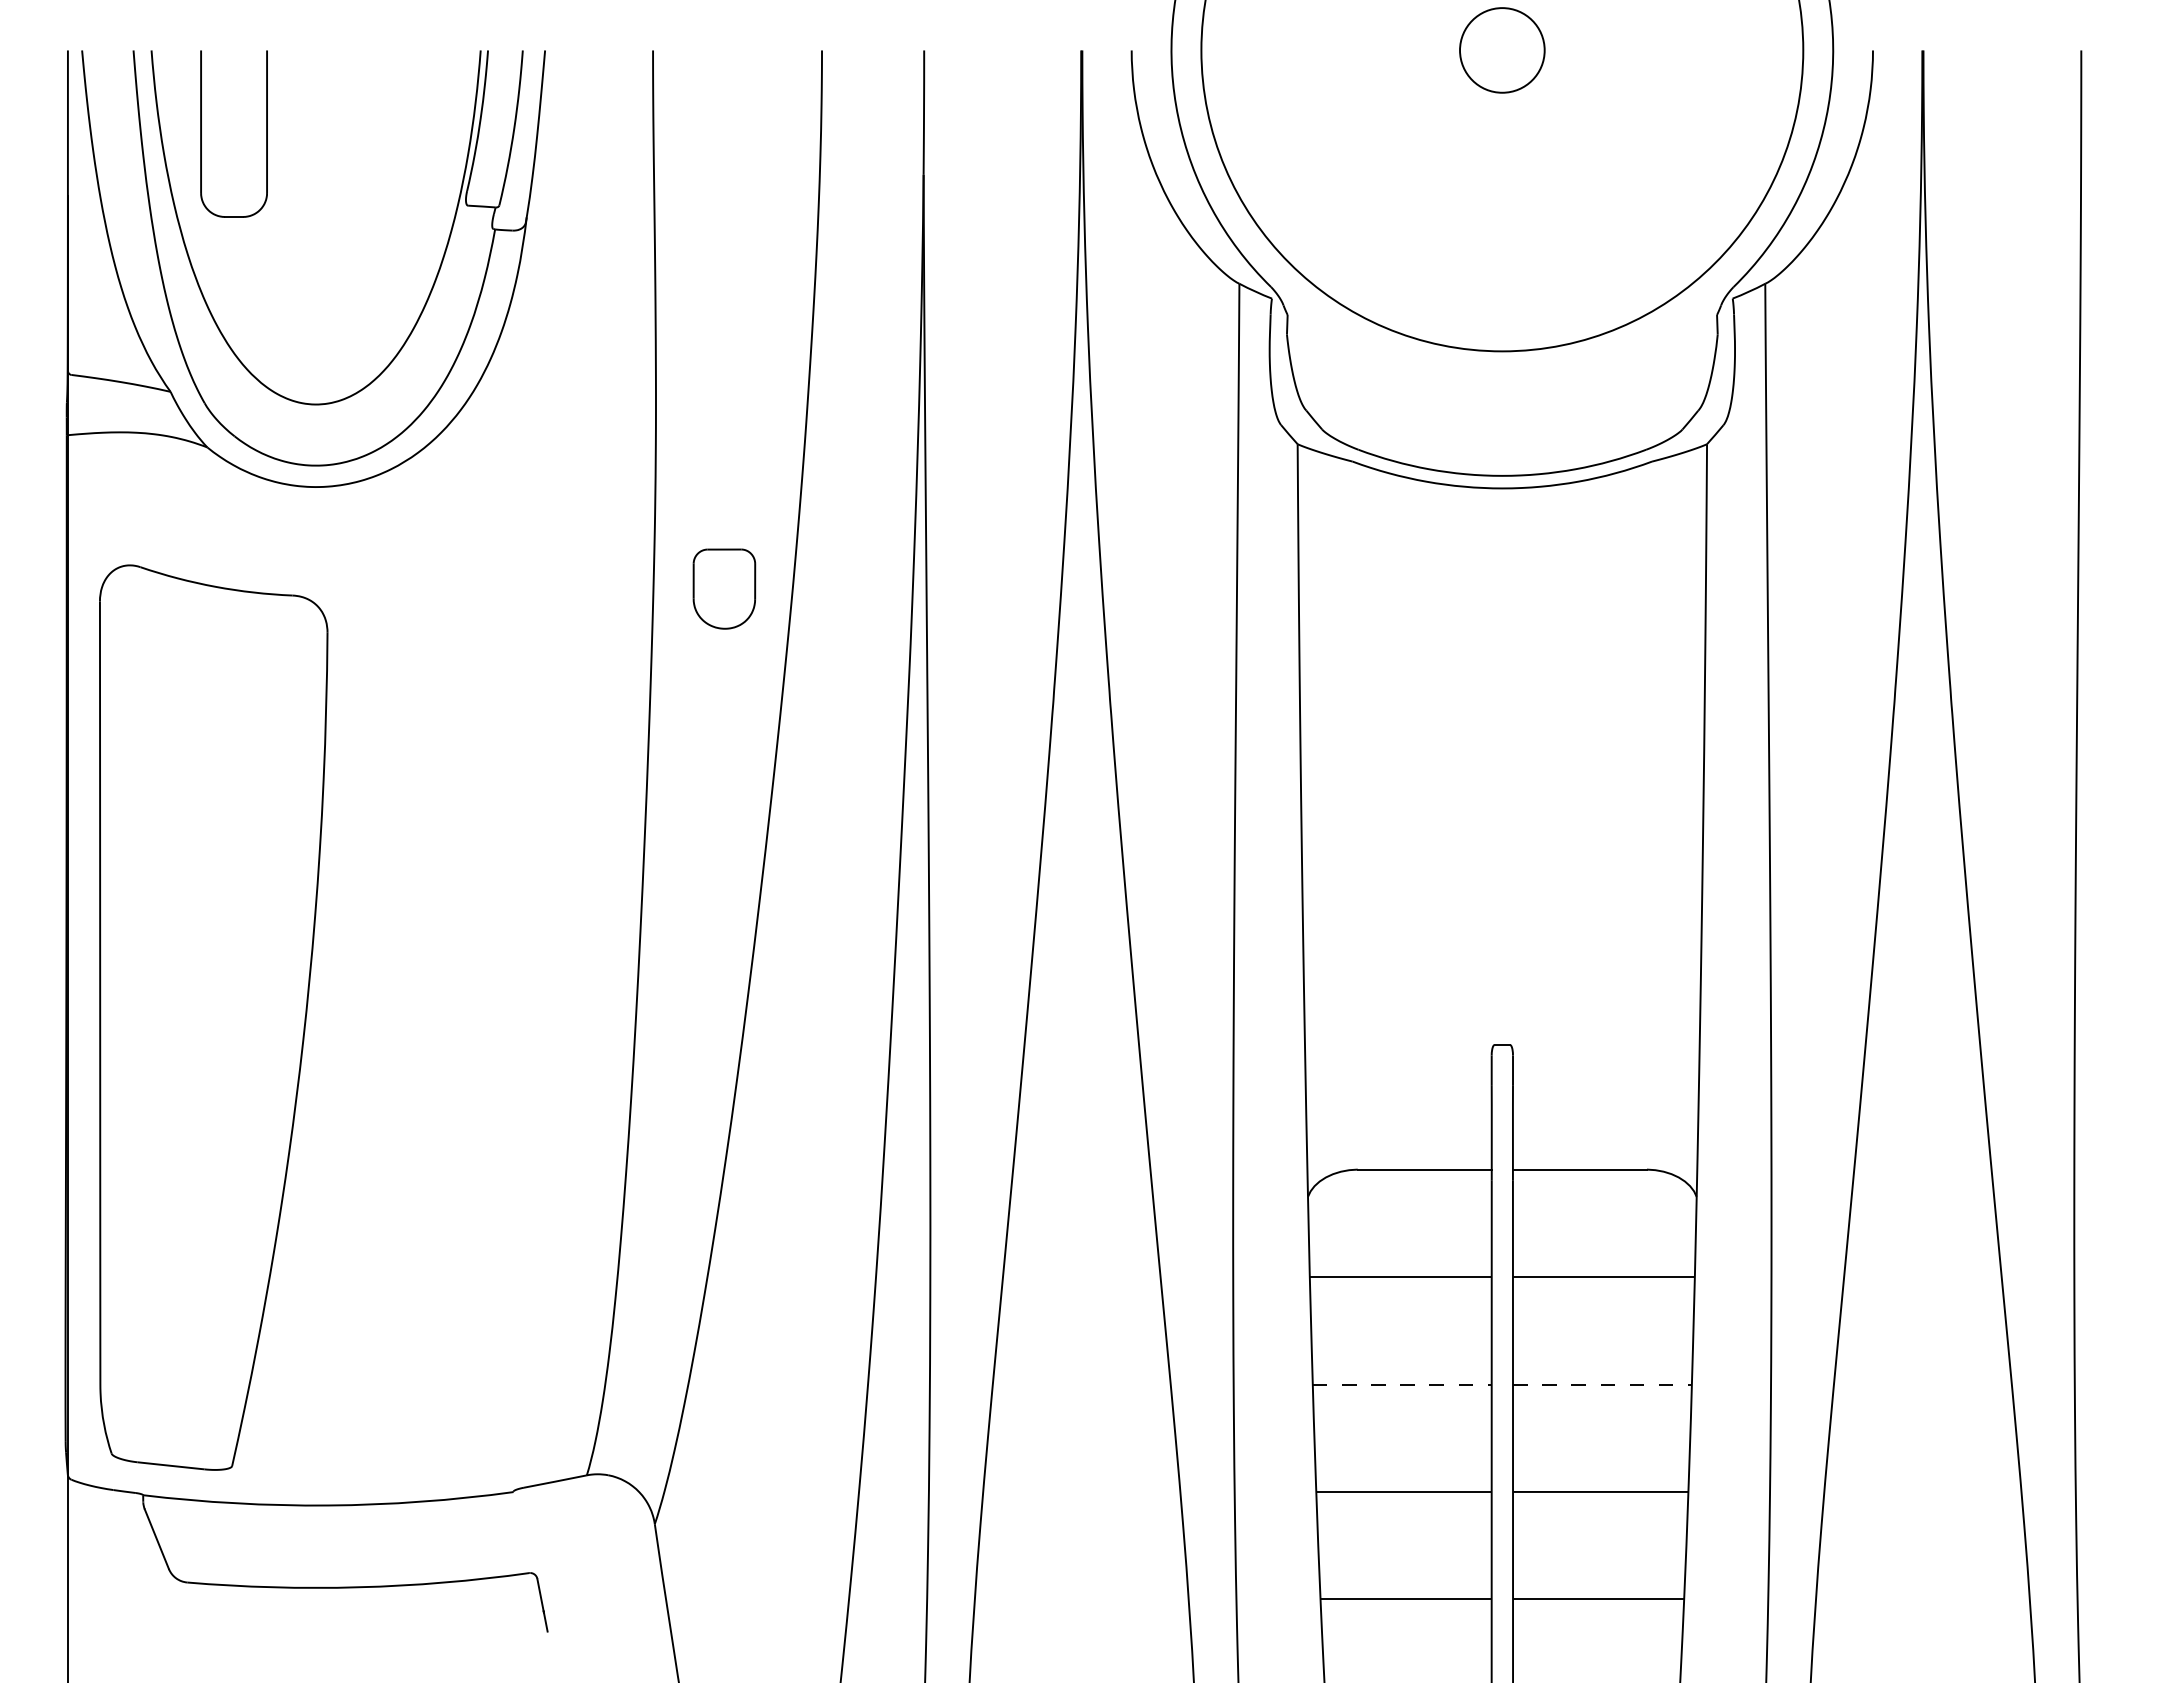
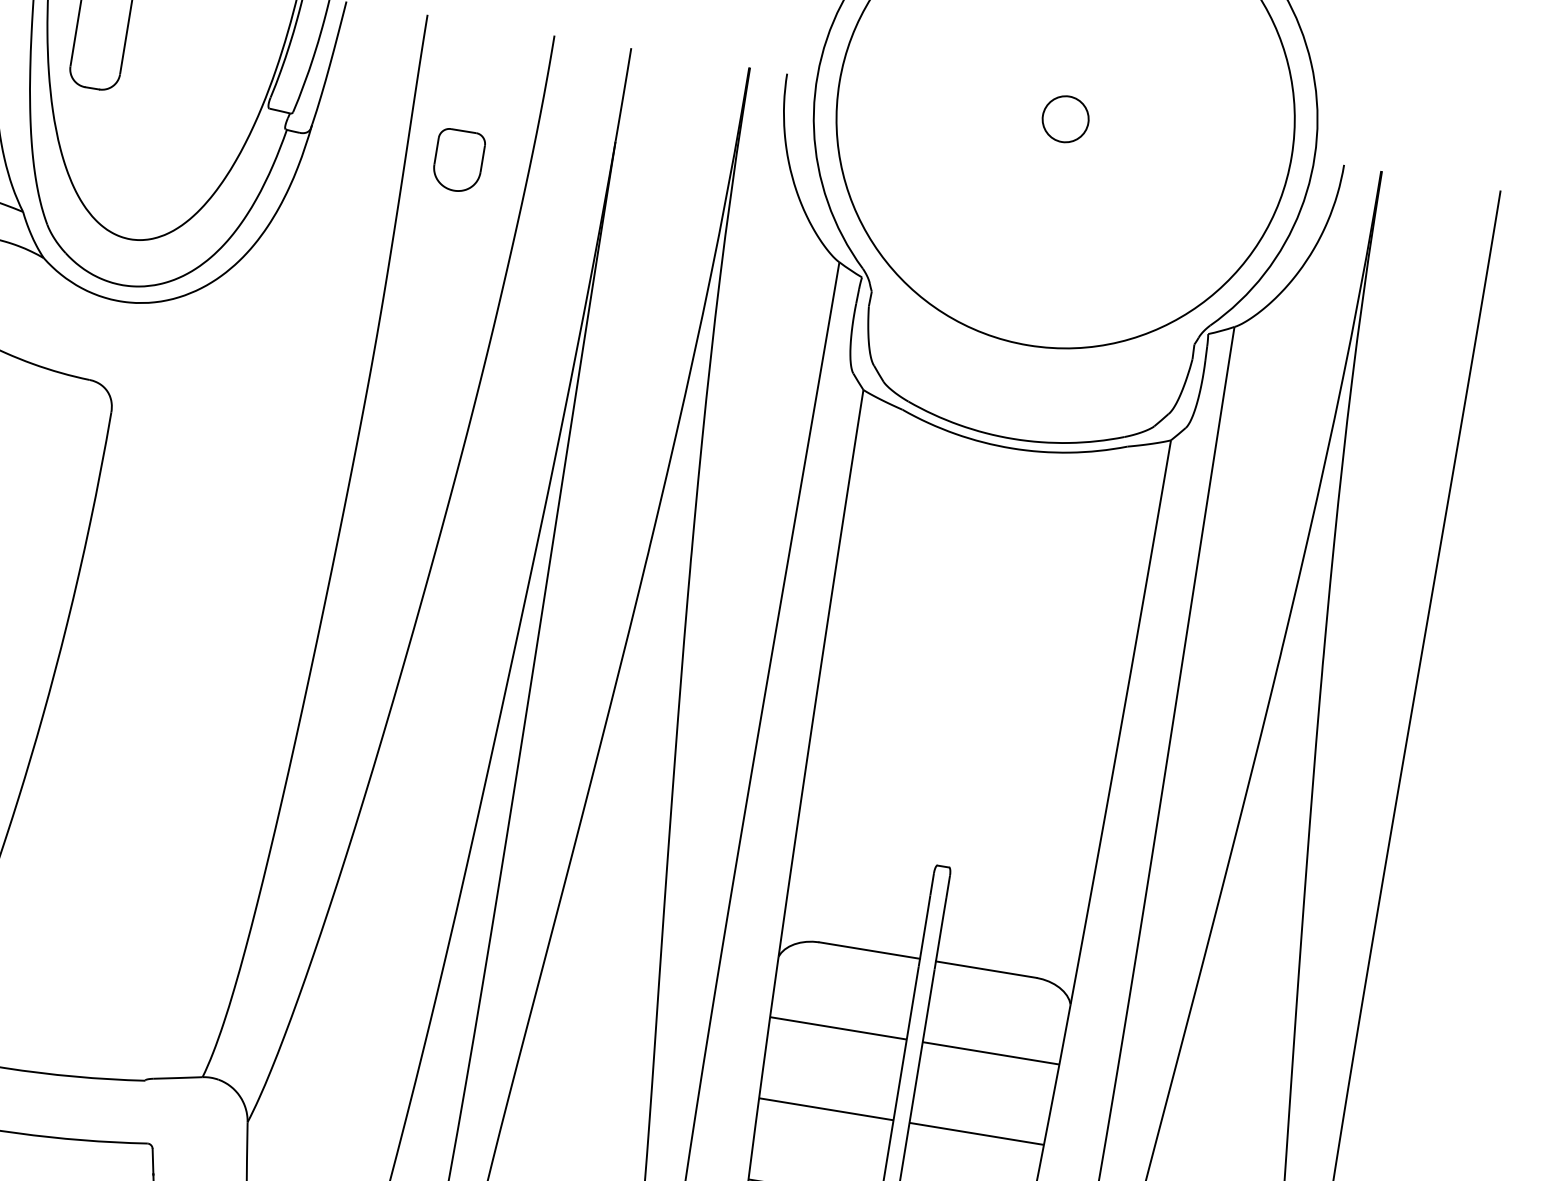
circle: (1502, 50) -> (1065, 119), size x0.71
part: (724, 588) -> (458, 160), moved
line: (1402, 1384) -> (826, 1109), dashed -> solid
line: (1602, 1384) -> (976, 1133), dashed -> solid

